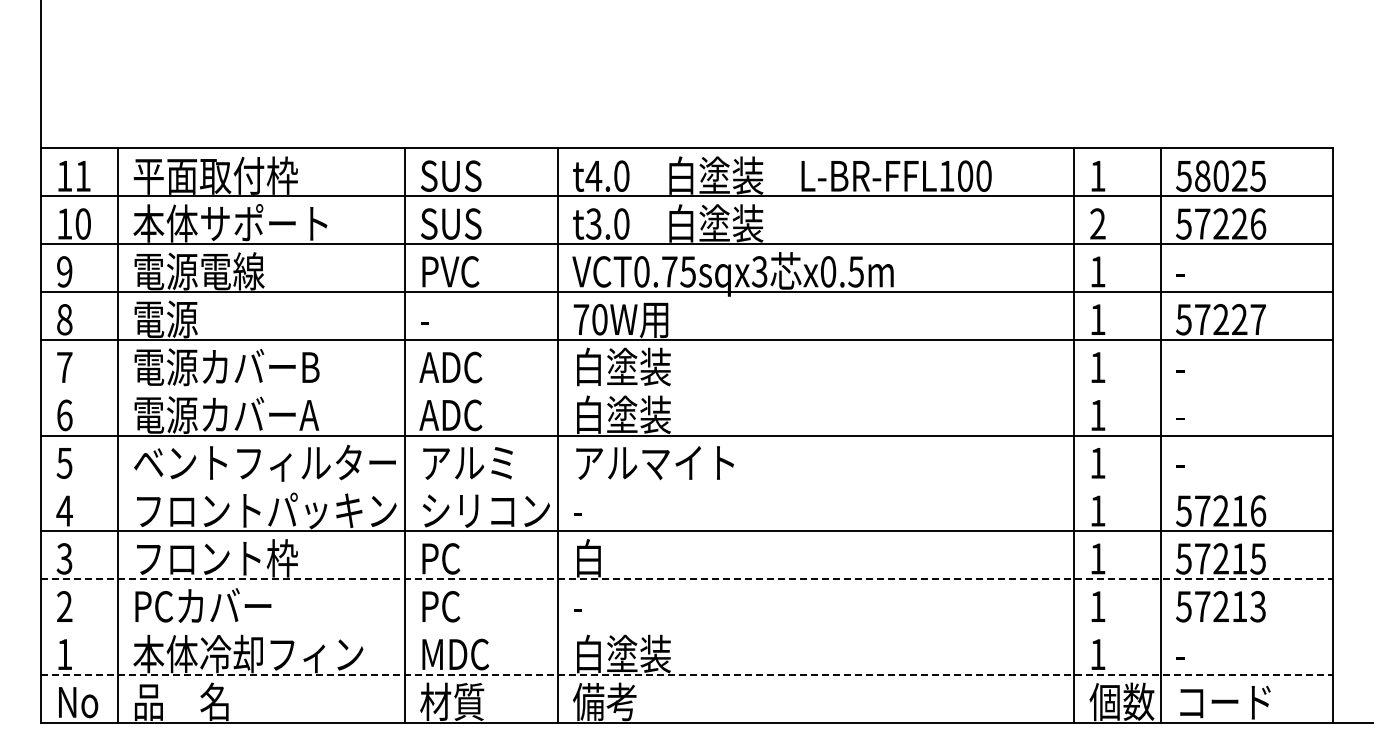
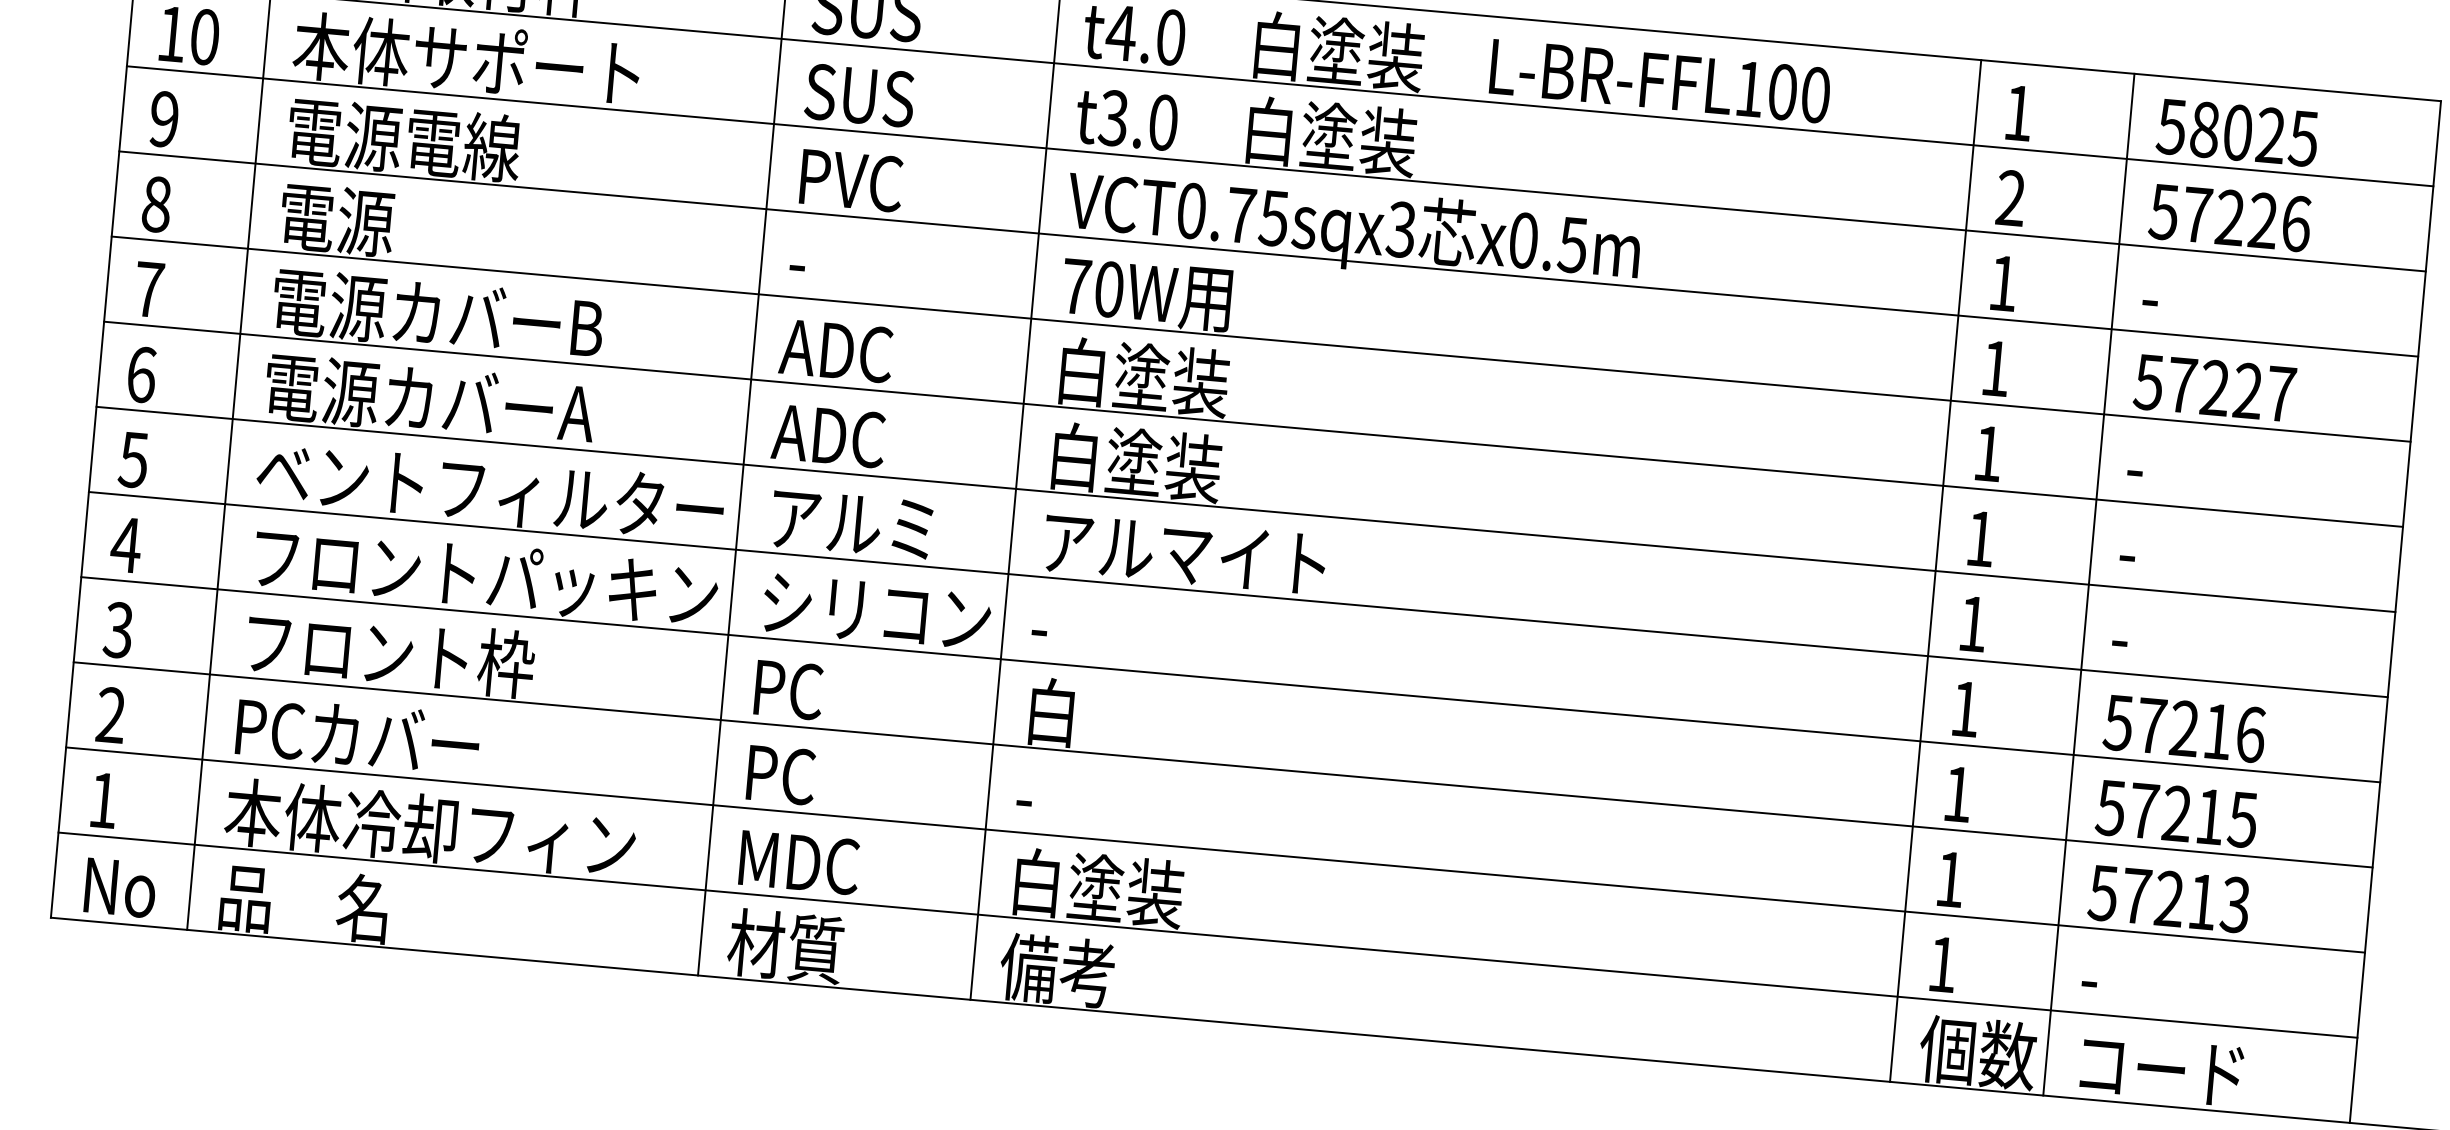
line: (686, 387) -> (1252, 423), added
line: (686, 483) -> (1237, 594), added
line: (686, 579) -> (1222, 765), dashed -> solid
line: (686, 626) -> (1214, 849), added
line: (686, 674) -> (1207, 934), dashed -> solid

